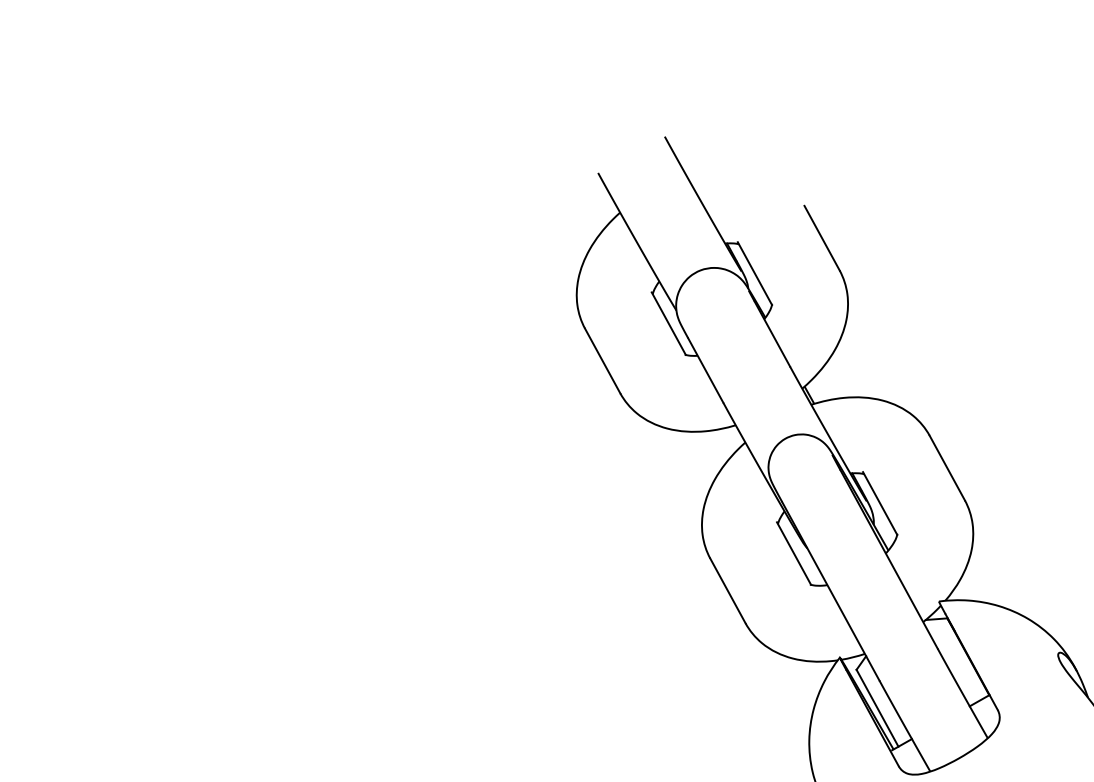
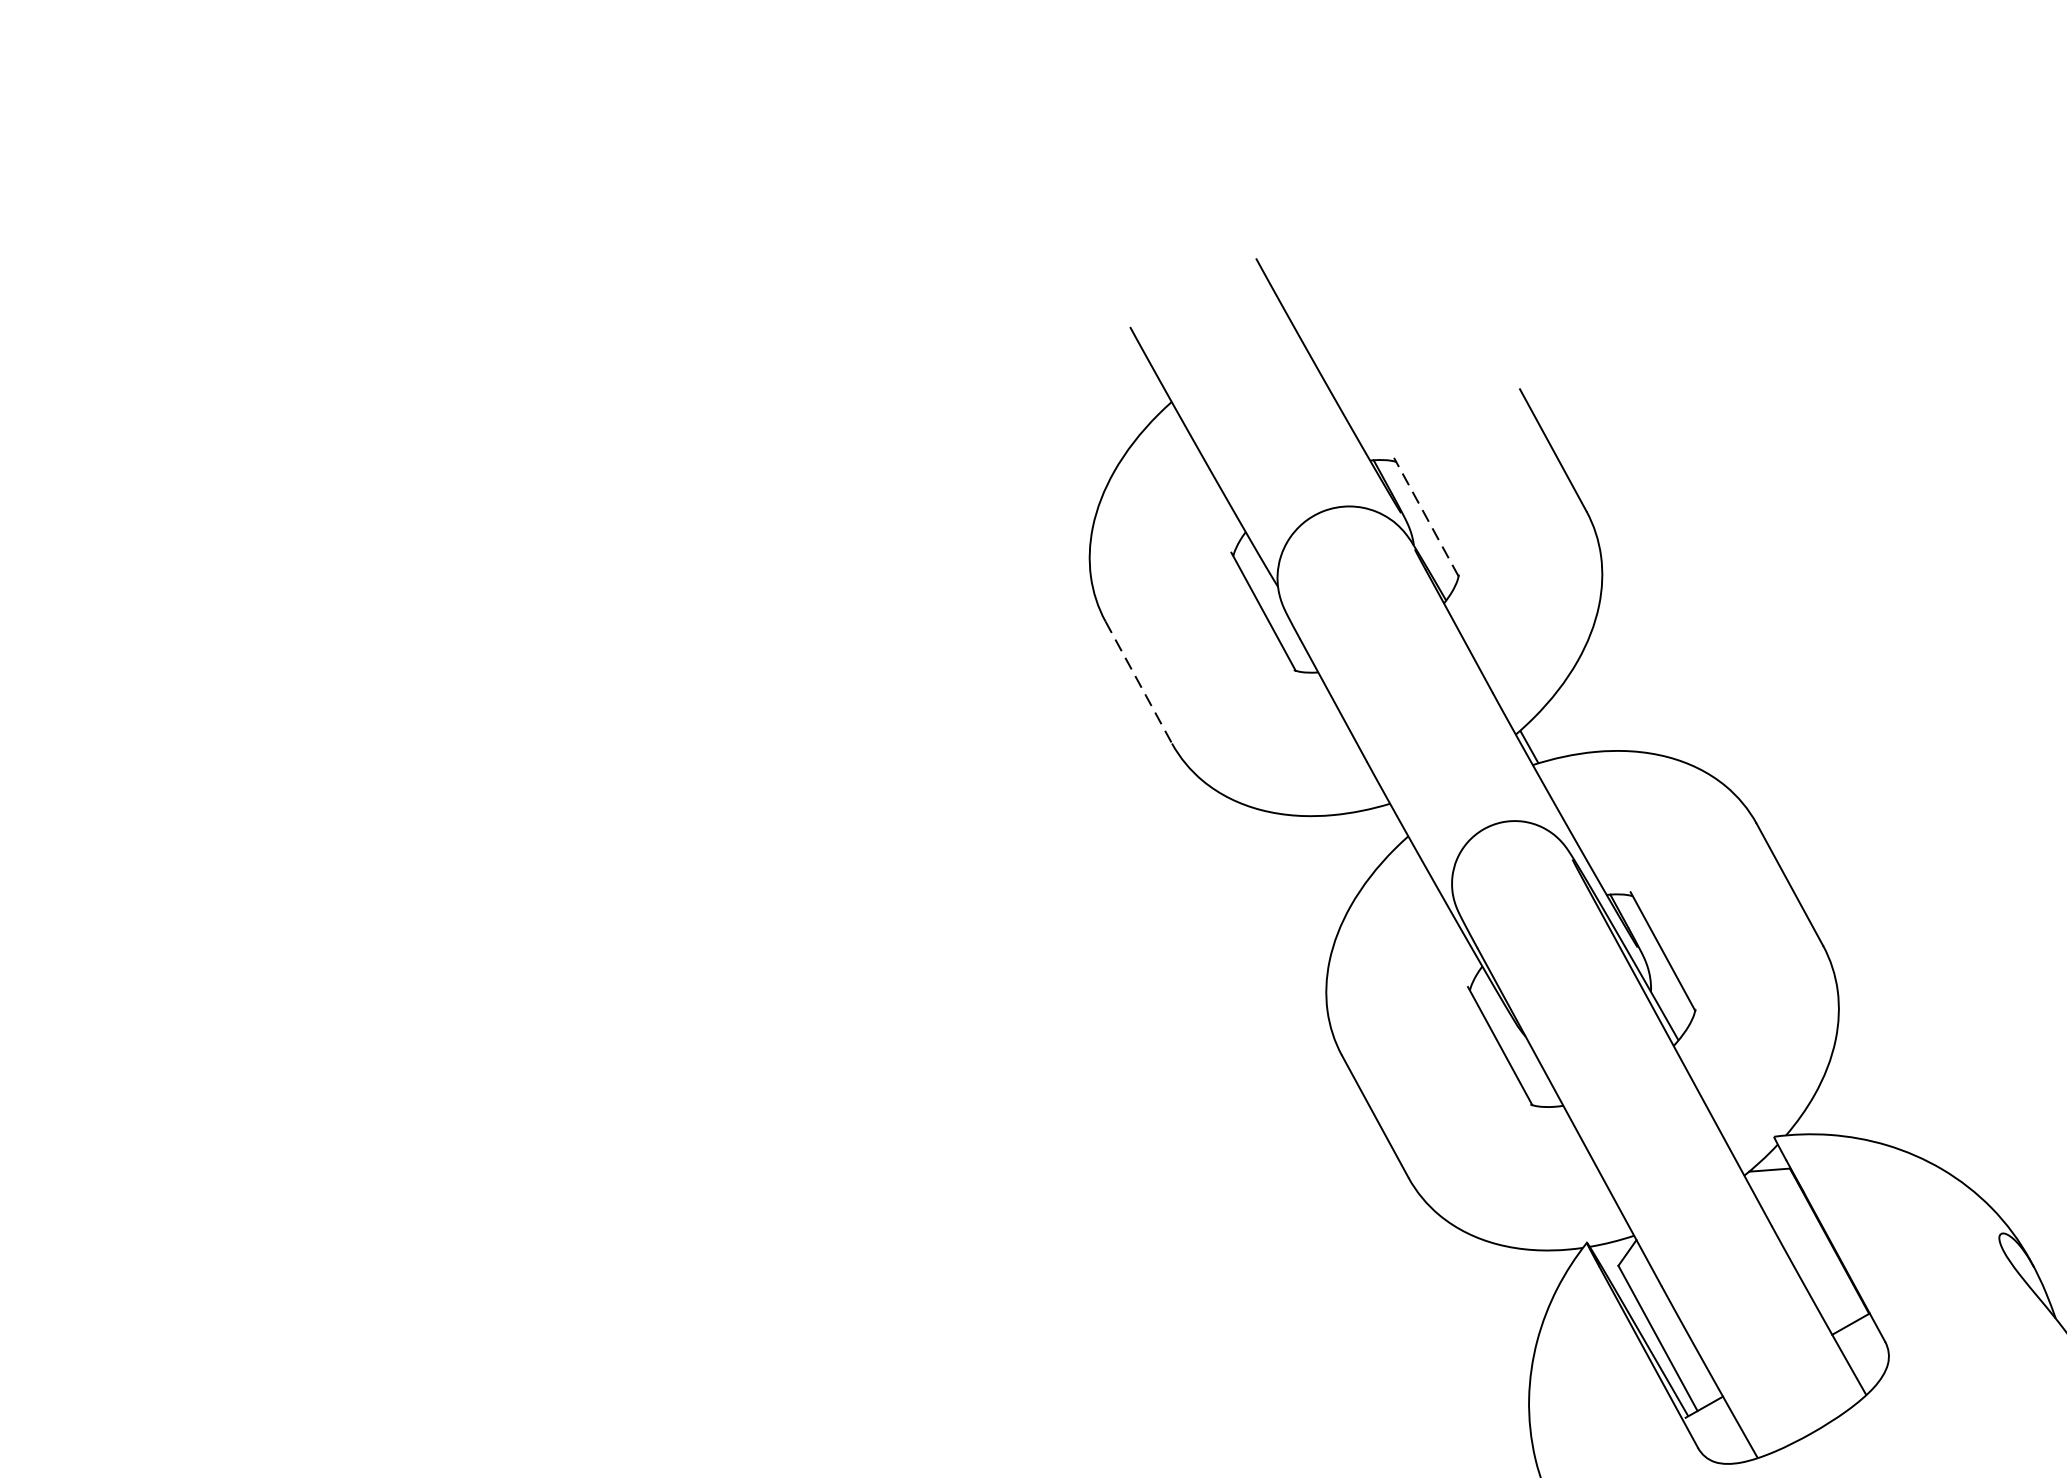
line: (754, 273) -> (1425, 516), solid -> dashed
line: (602, 361) -> (1138, 683), solid -> dashed

